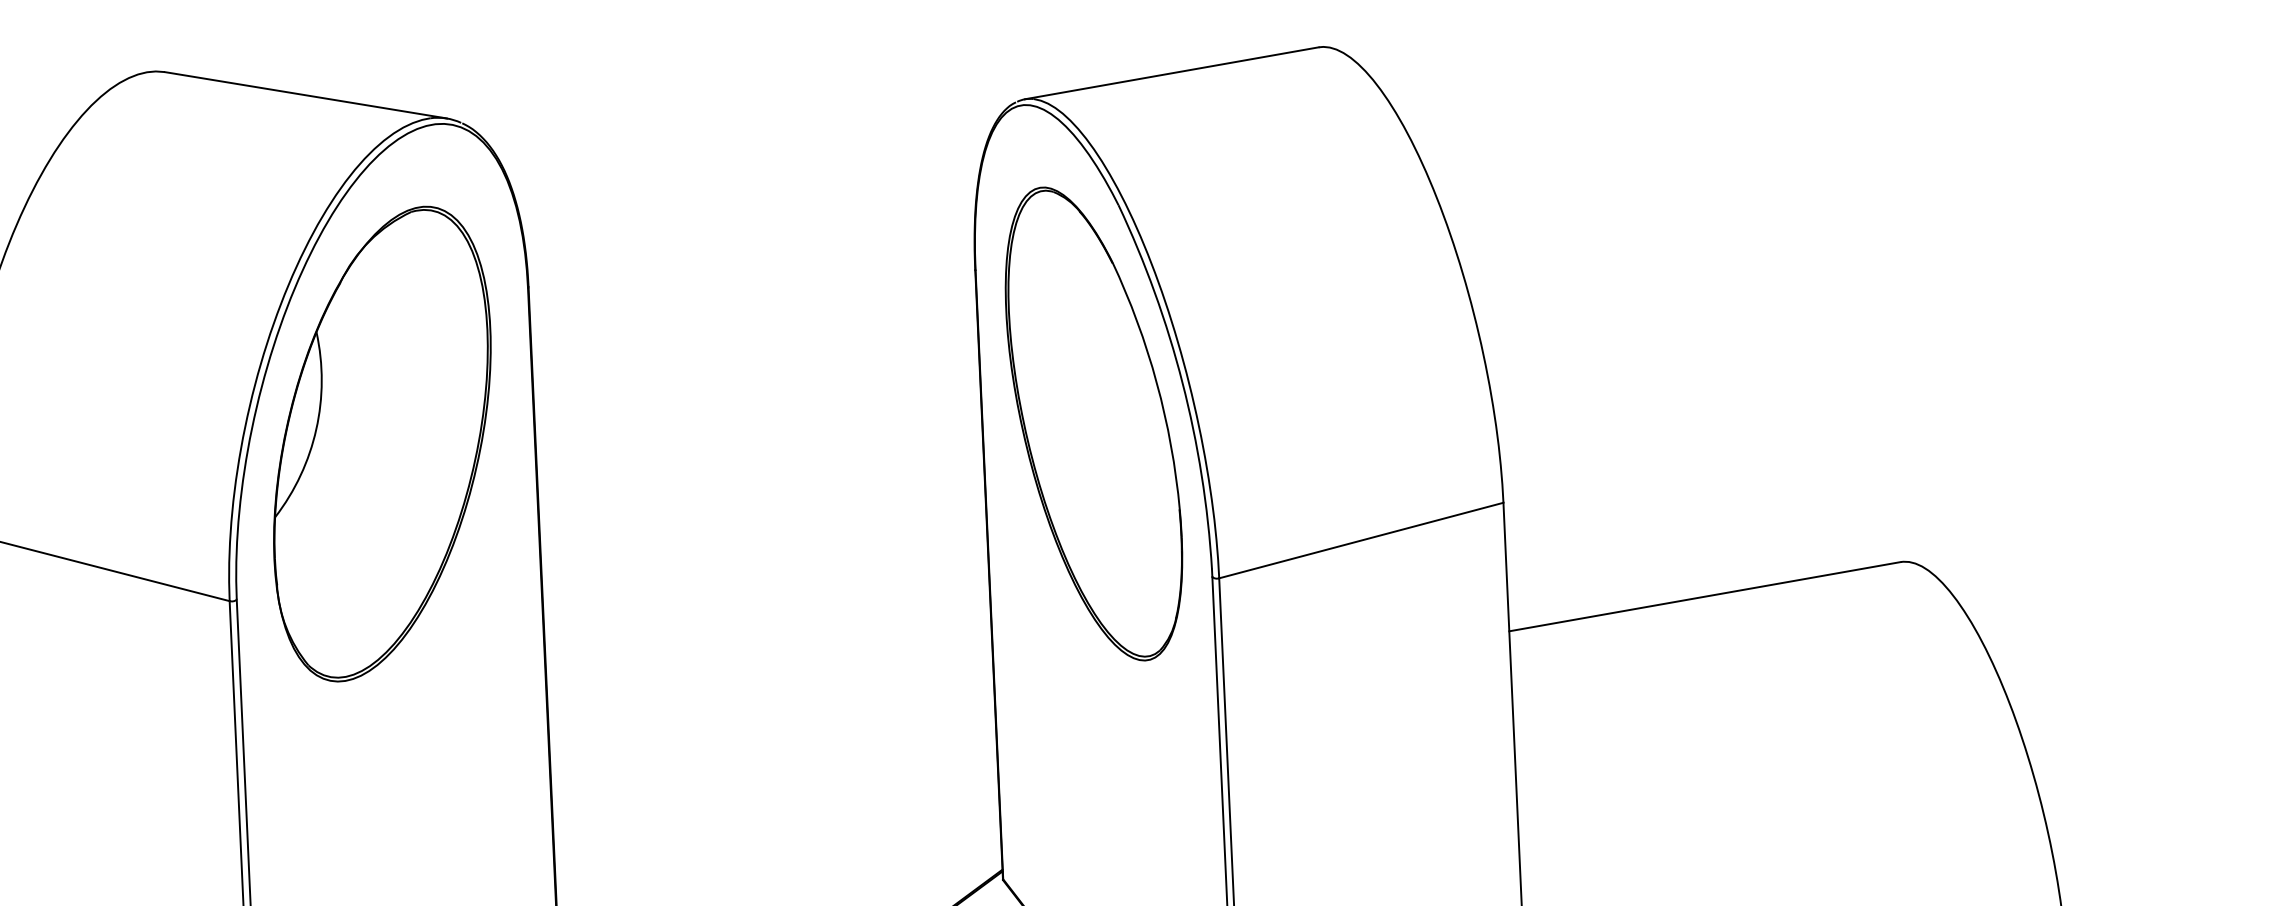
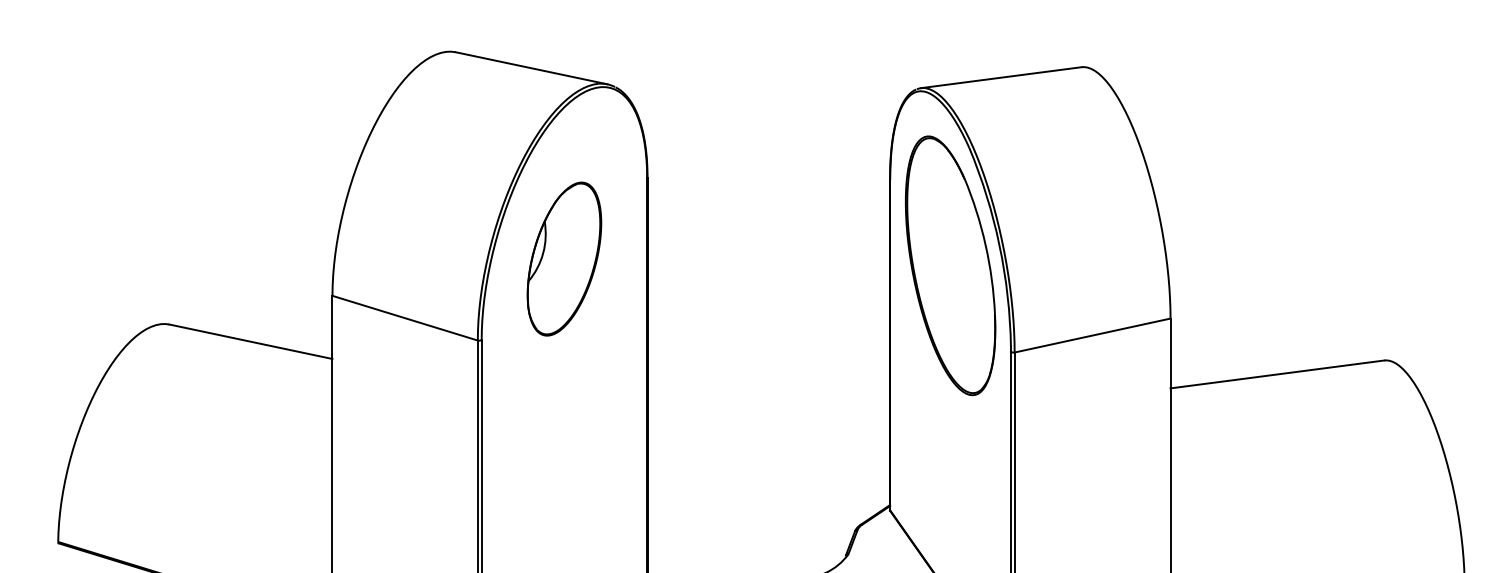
part: (382, 442) -> (564, 258), size x0.6

